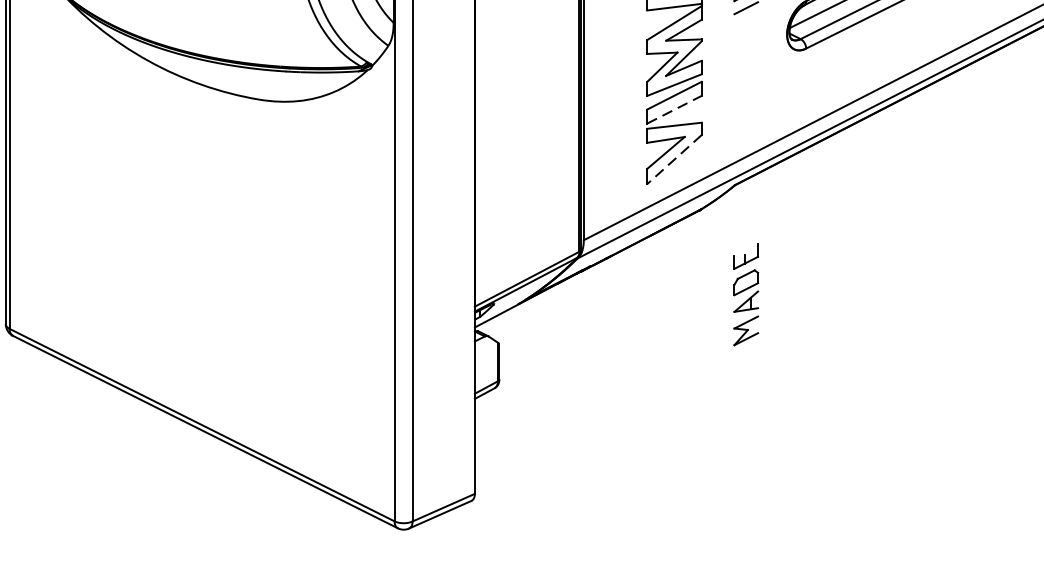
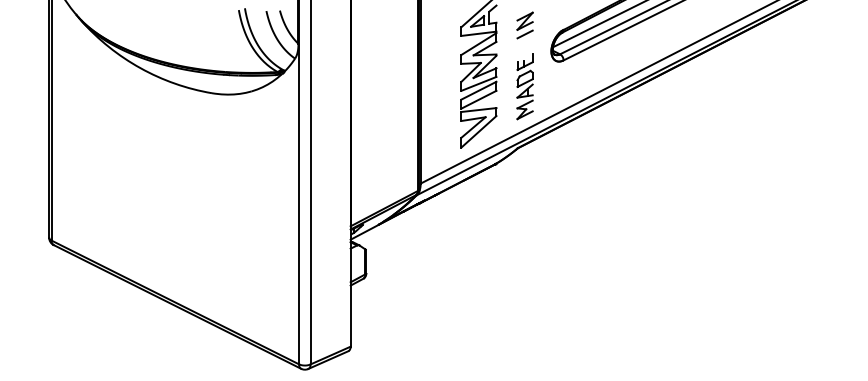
line: (673, 109) -> (478, 99), dashed -> solid
line: (673, 159) -> (478, 131), dashed -> solid
part: (745, 294) -> (524, 86), moved

